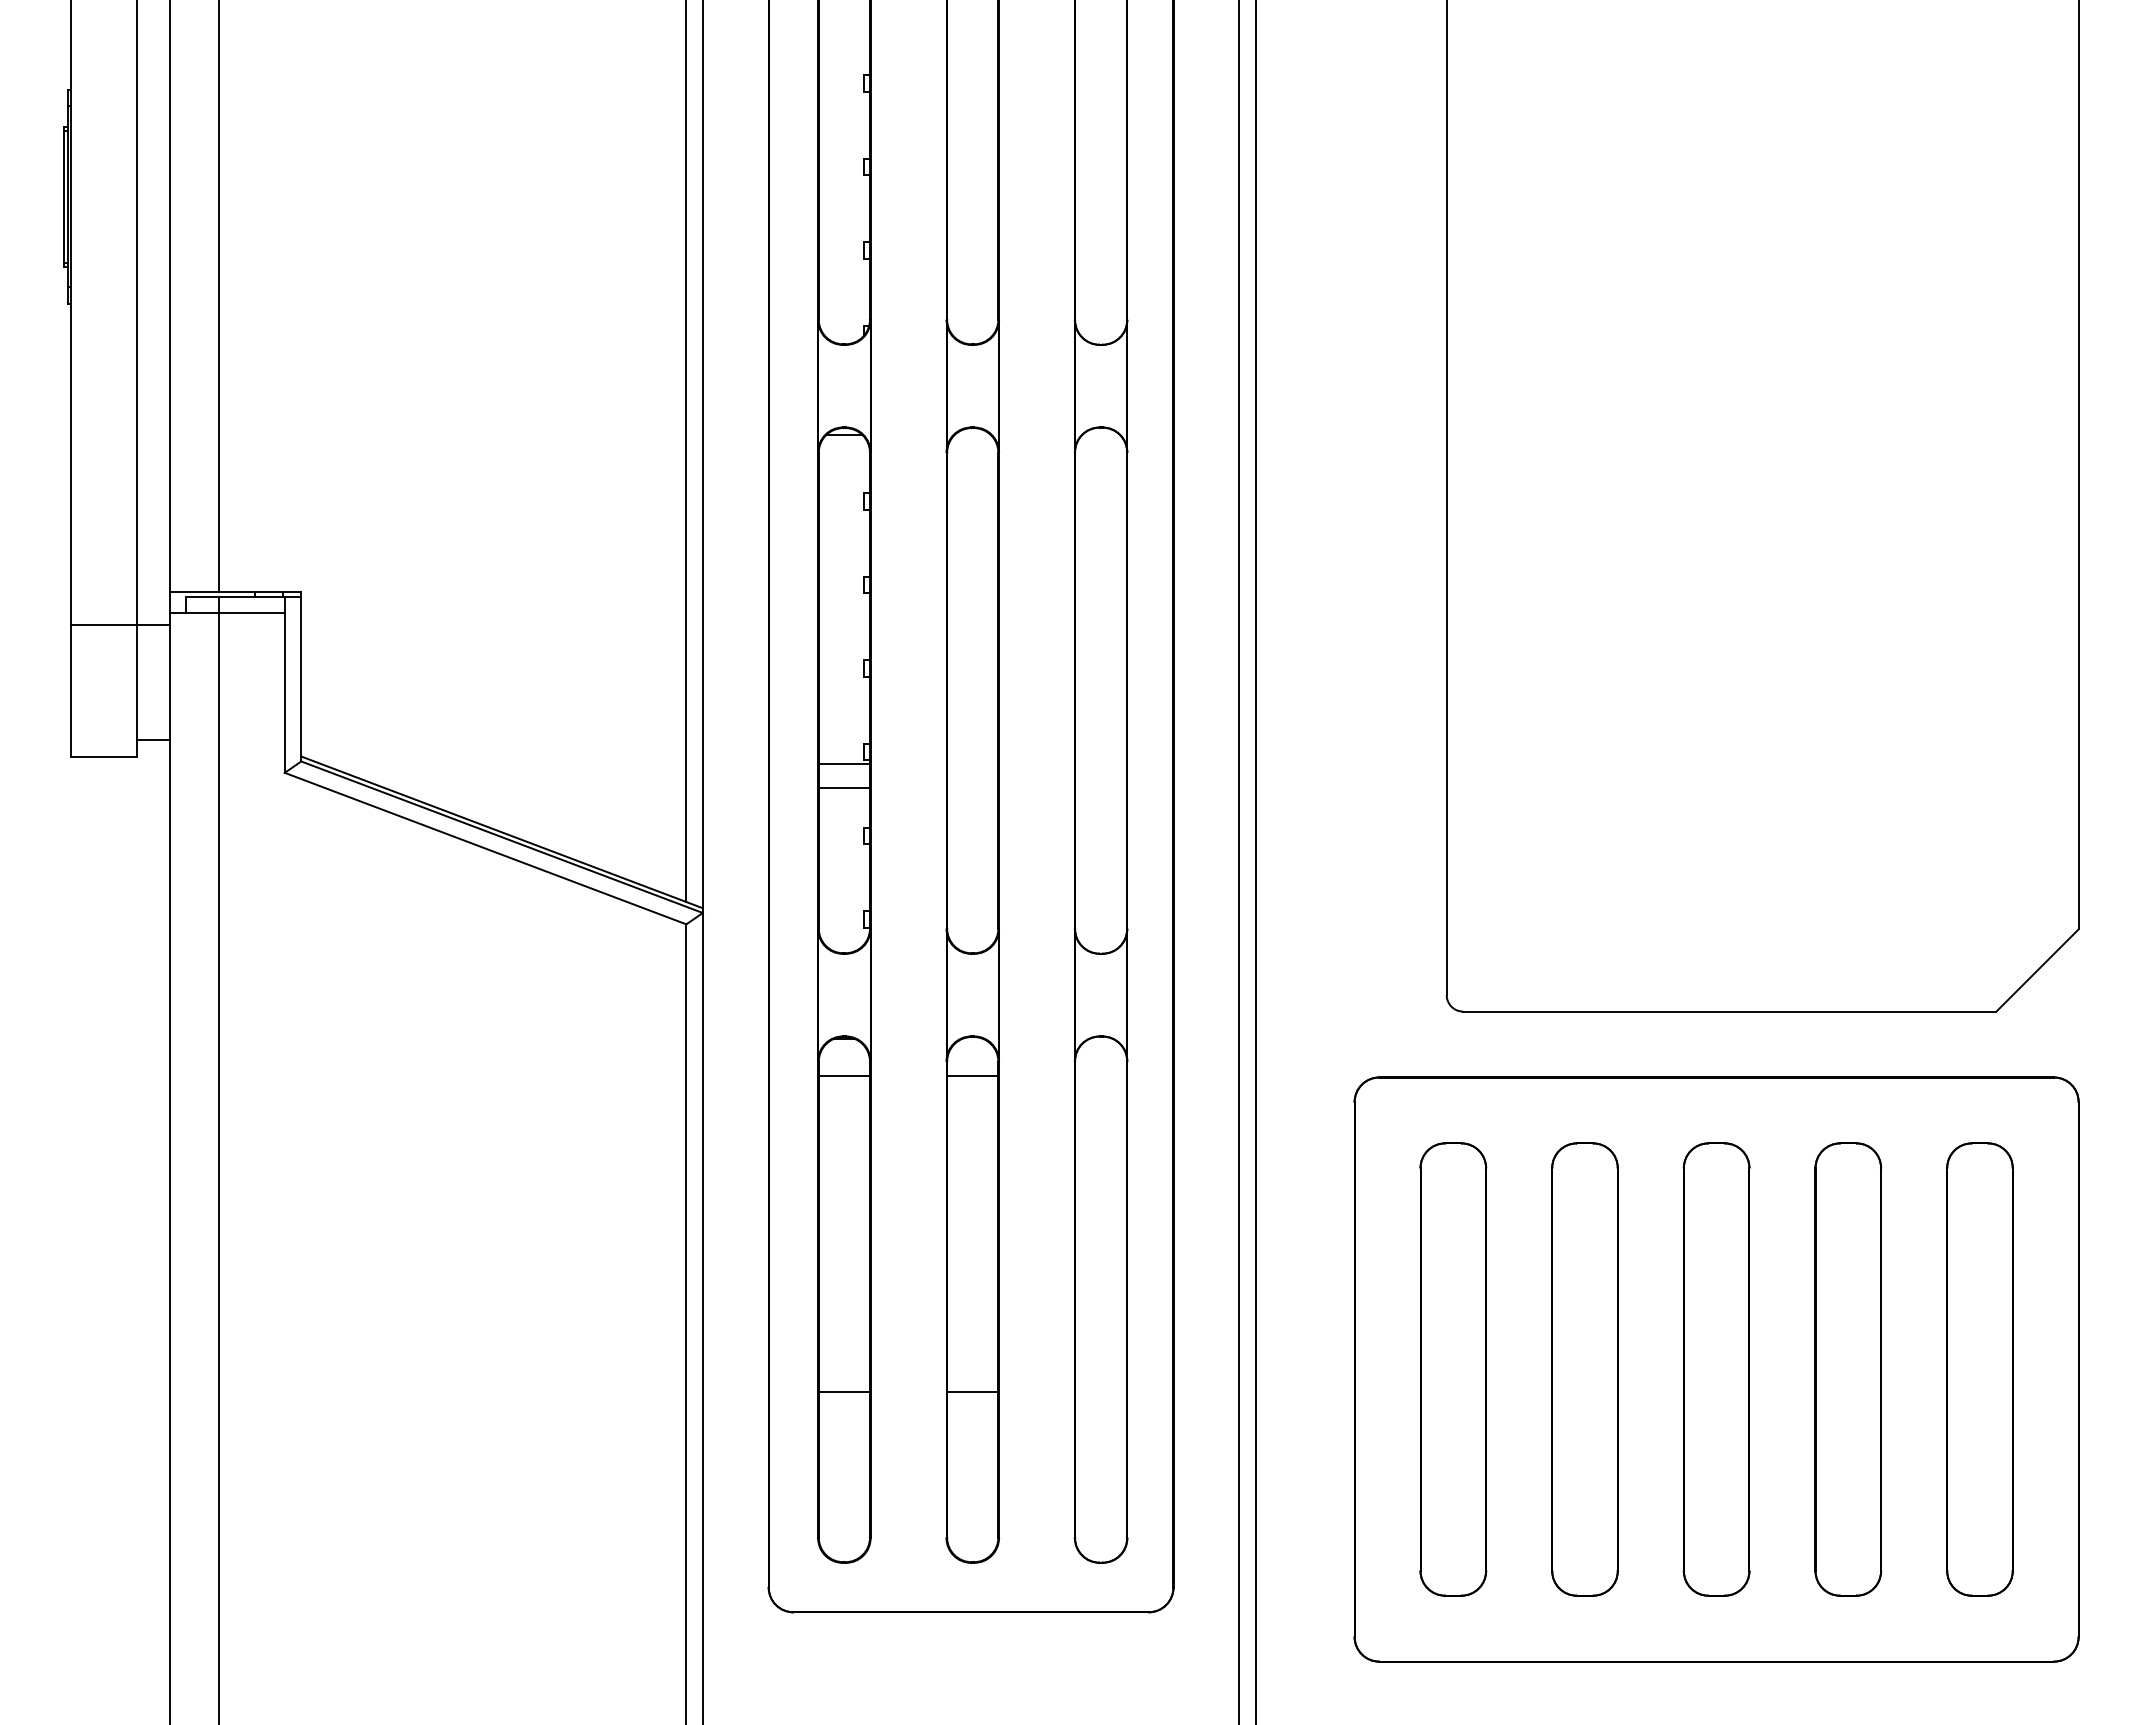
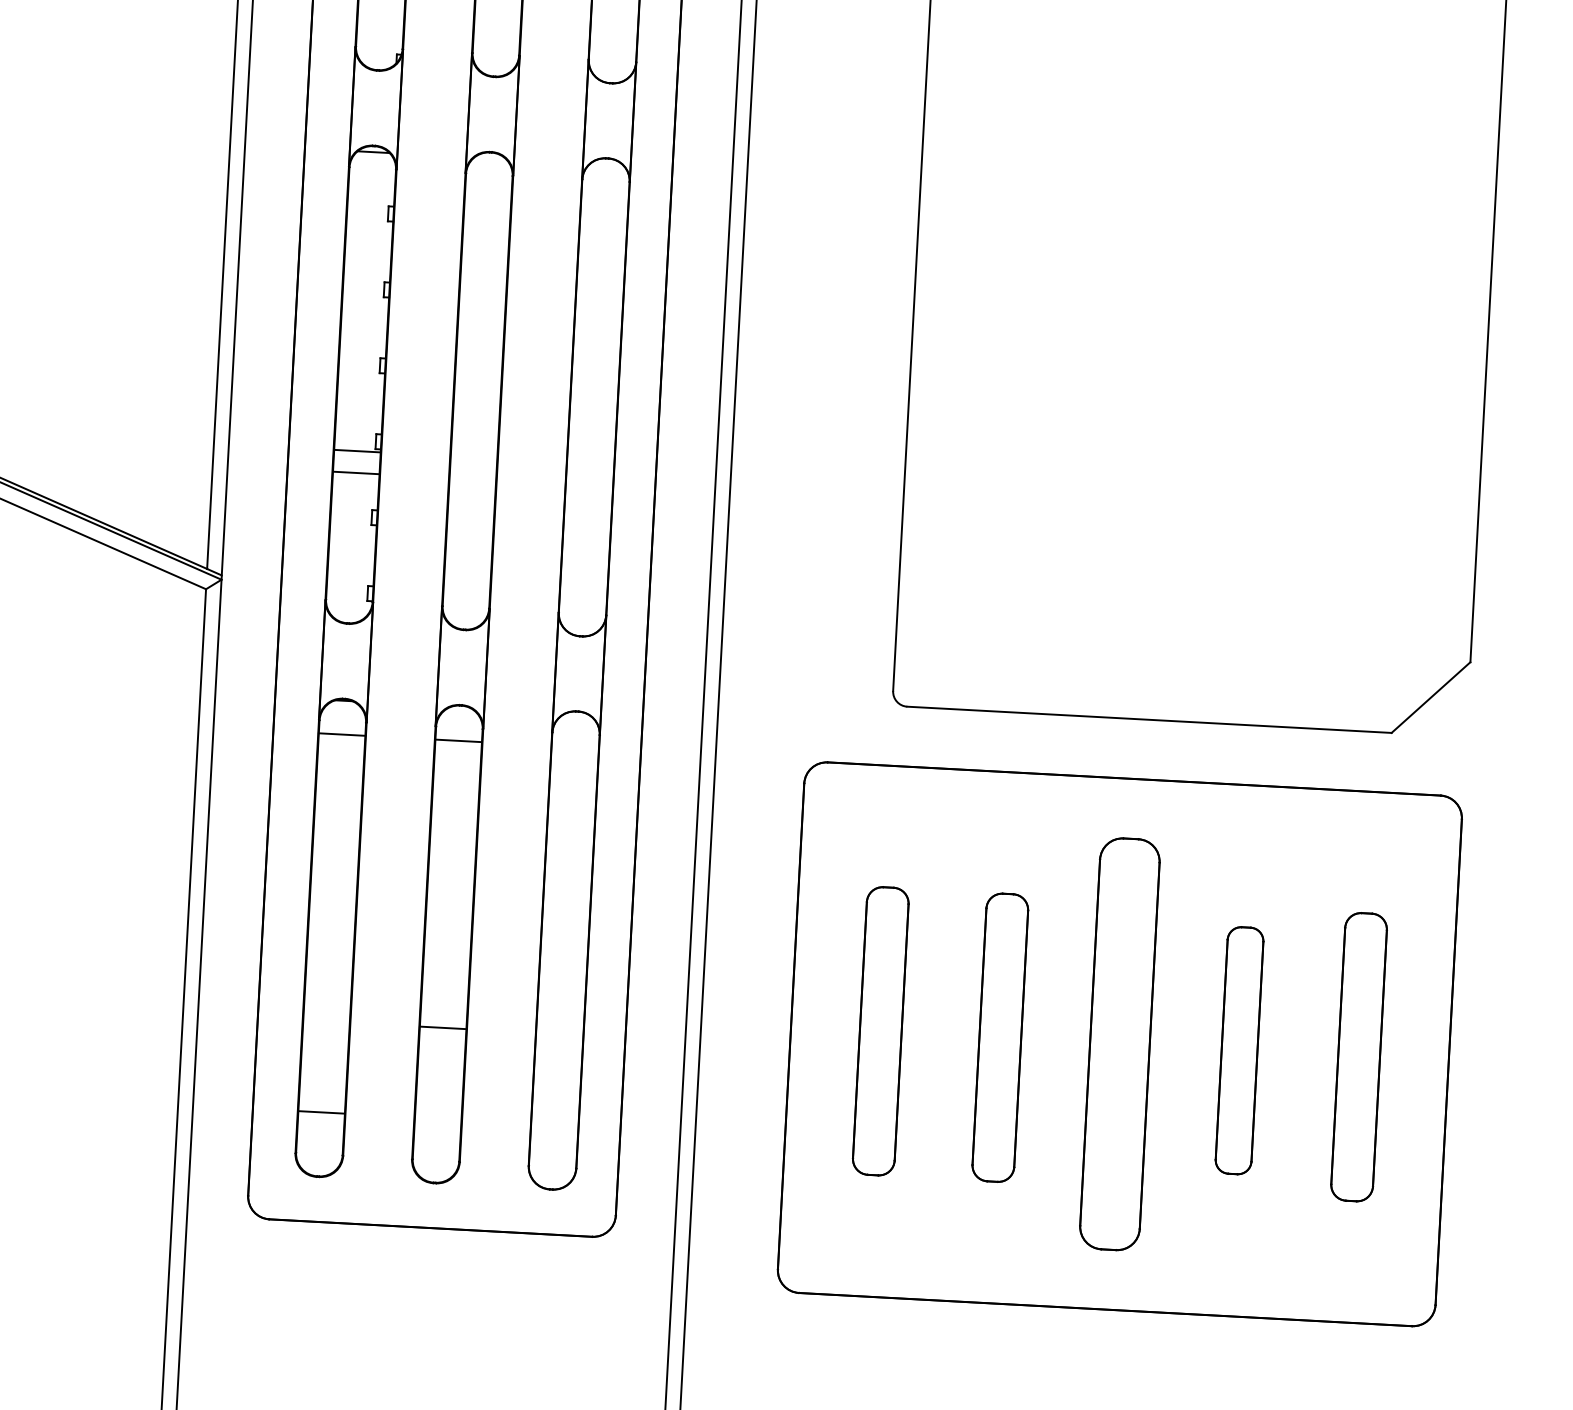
part: (1453, 1369) -> (880, 1031), size x0.7
part: (1584, 1369) -> (999, 1037), size x0.7
part: (1848, 1369) -> (1239, 1050), size x0.6
part: (1979, 1369) -> (1358, 1057), size x0.7
line: (844, 1391) -> (321, 1112), moved

